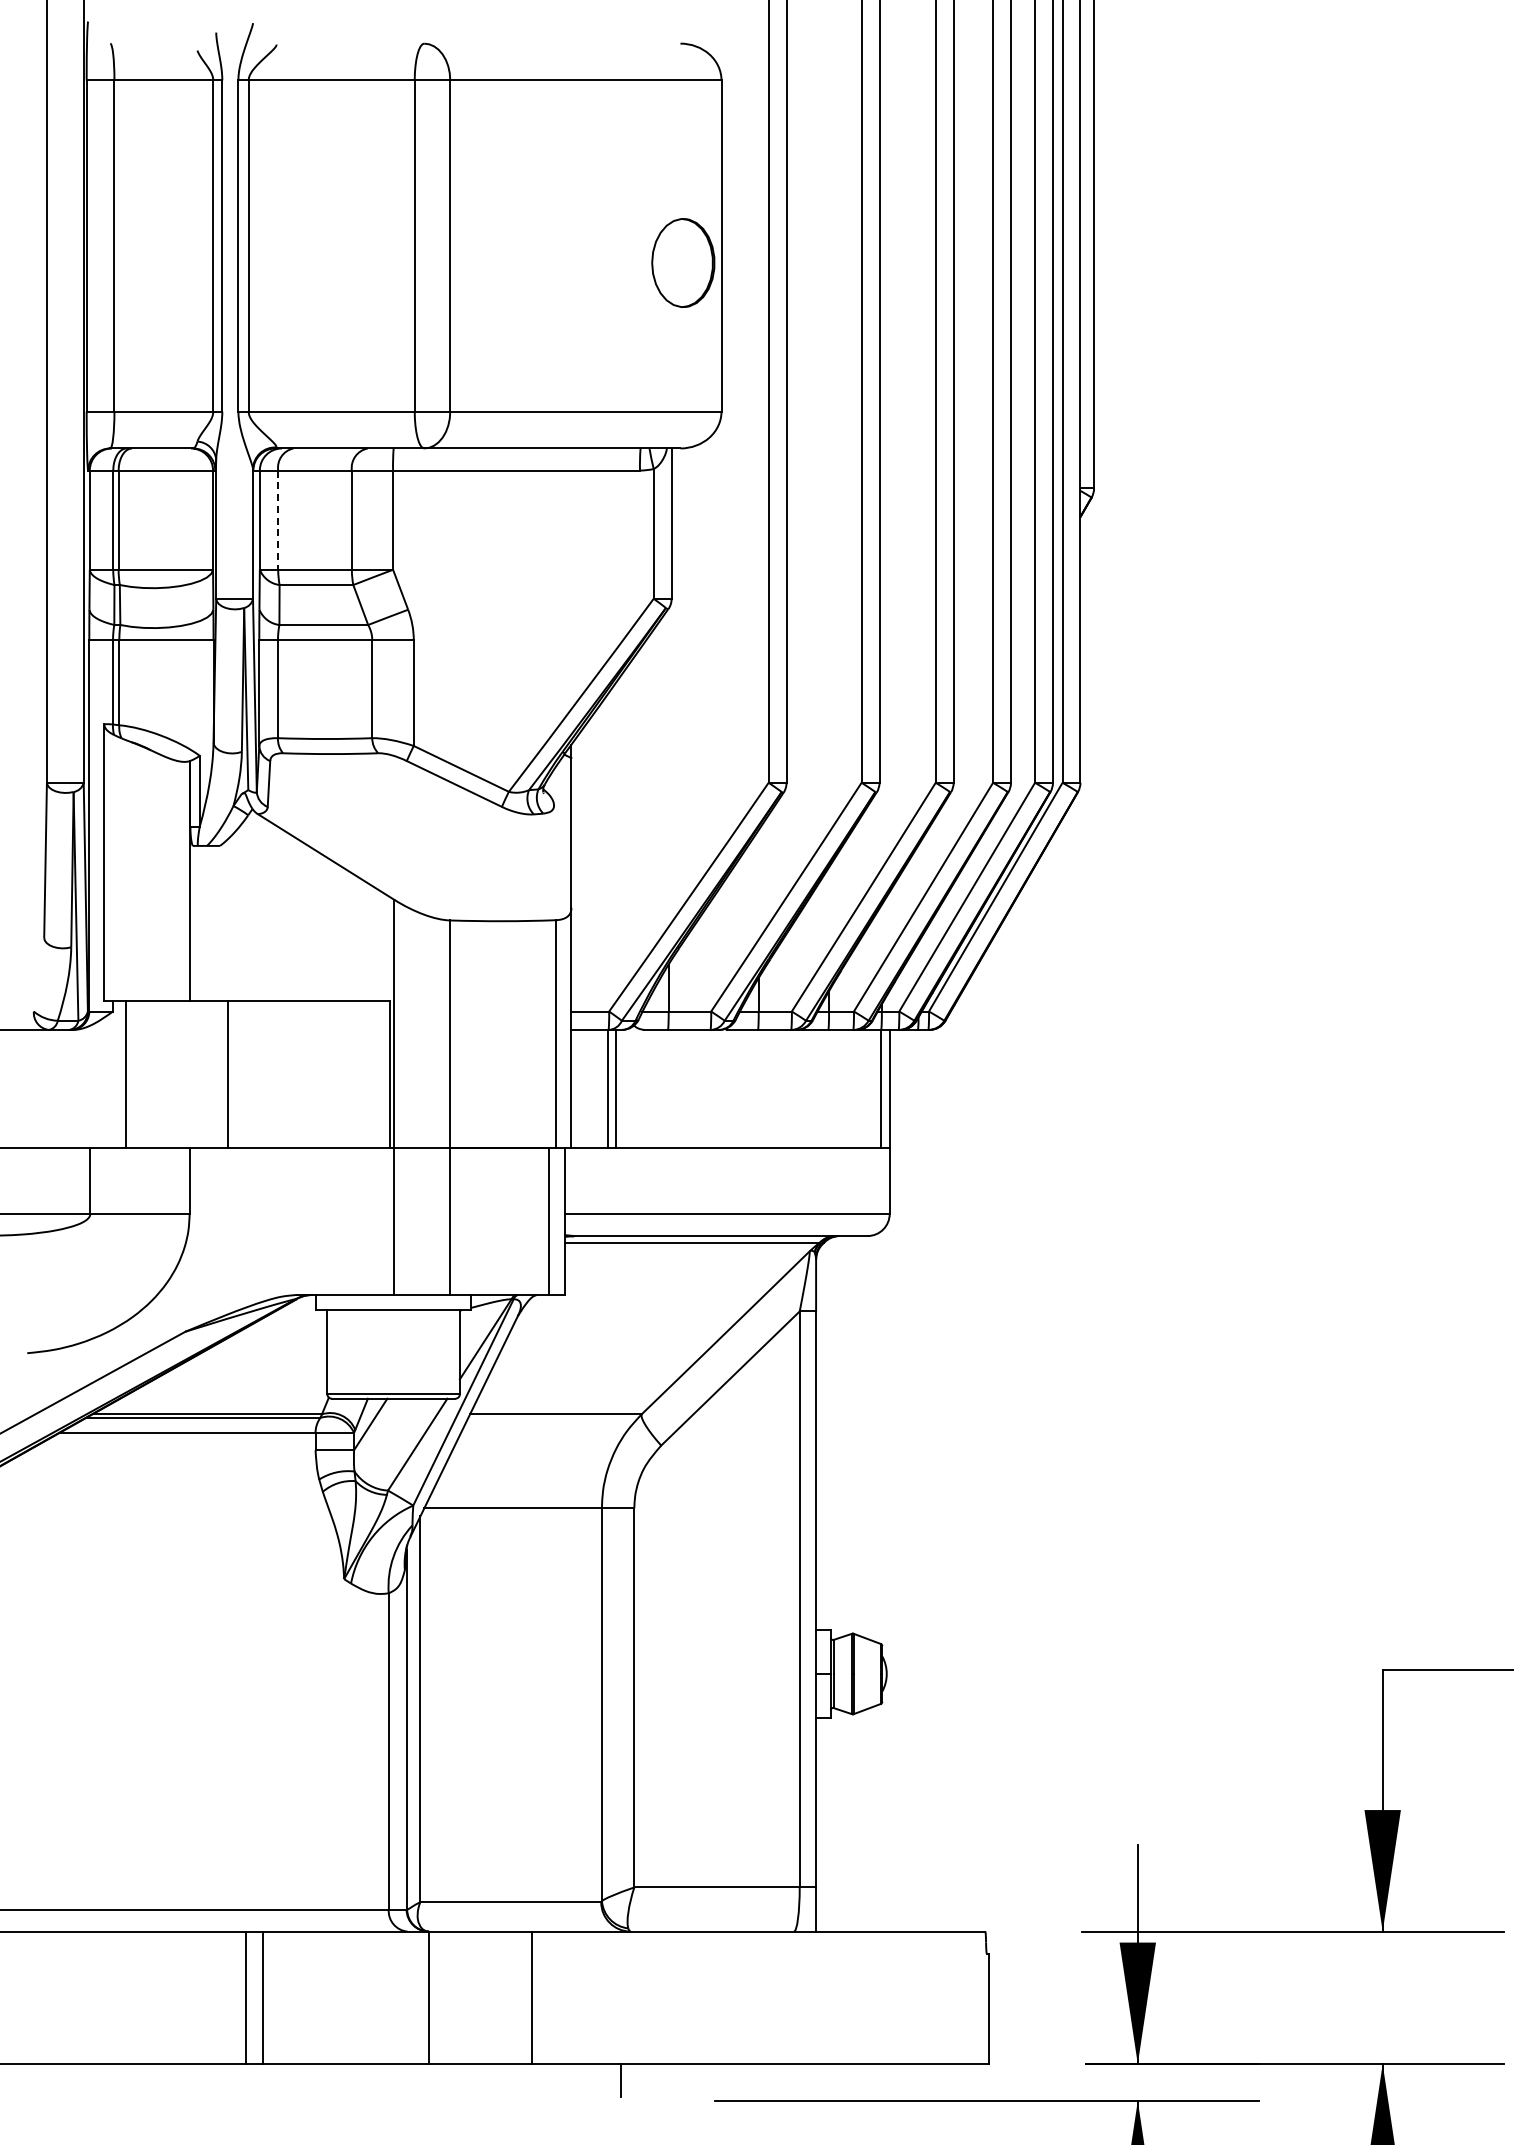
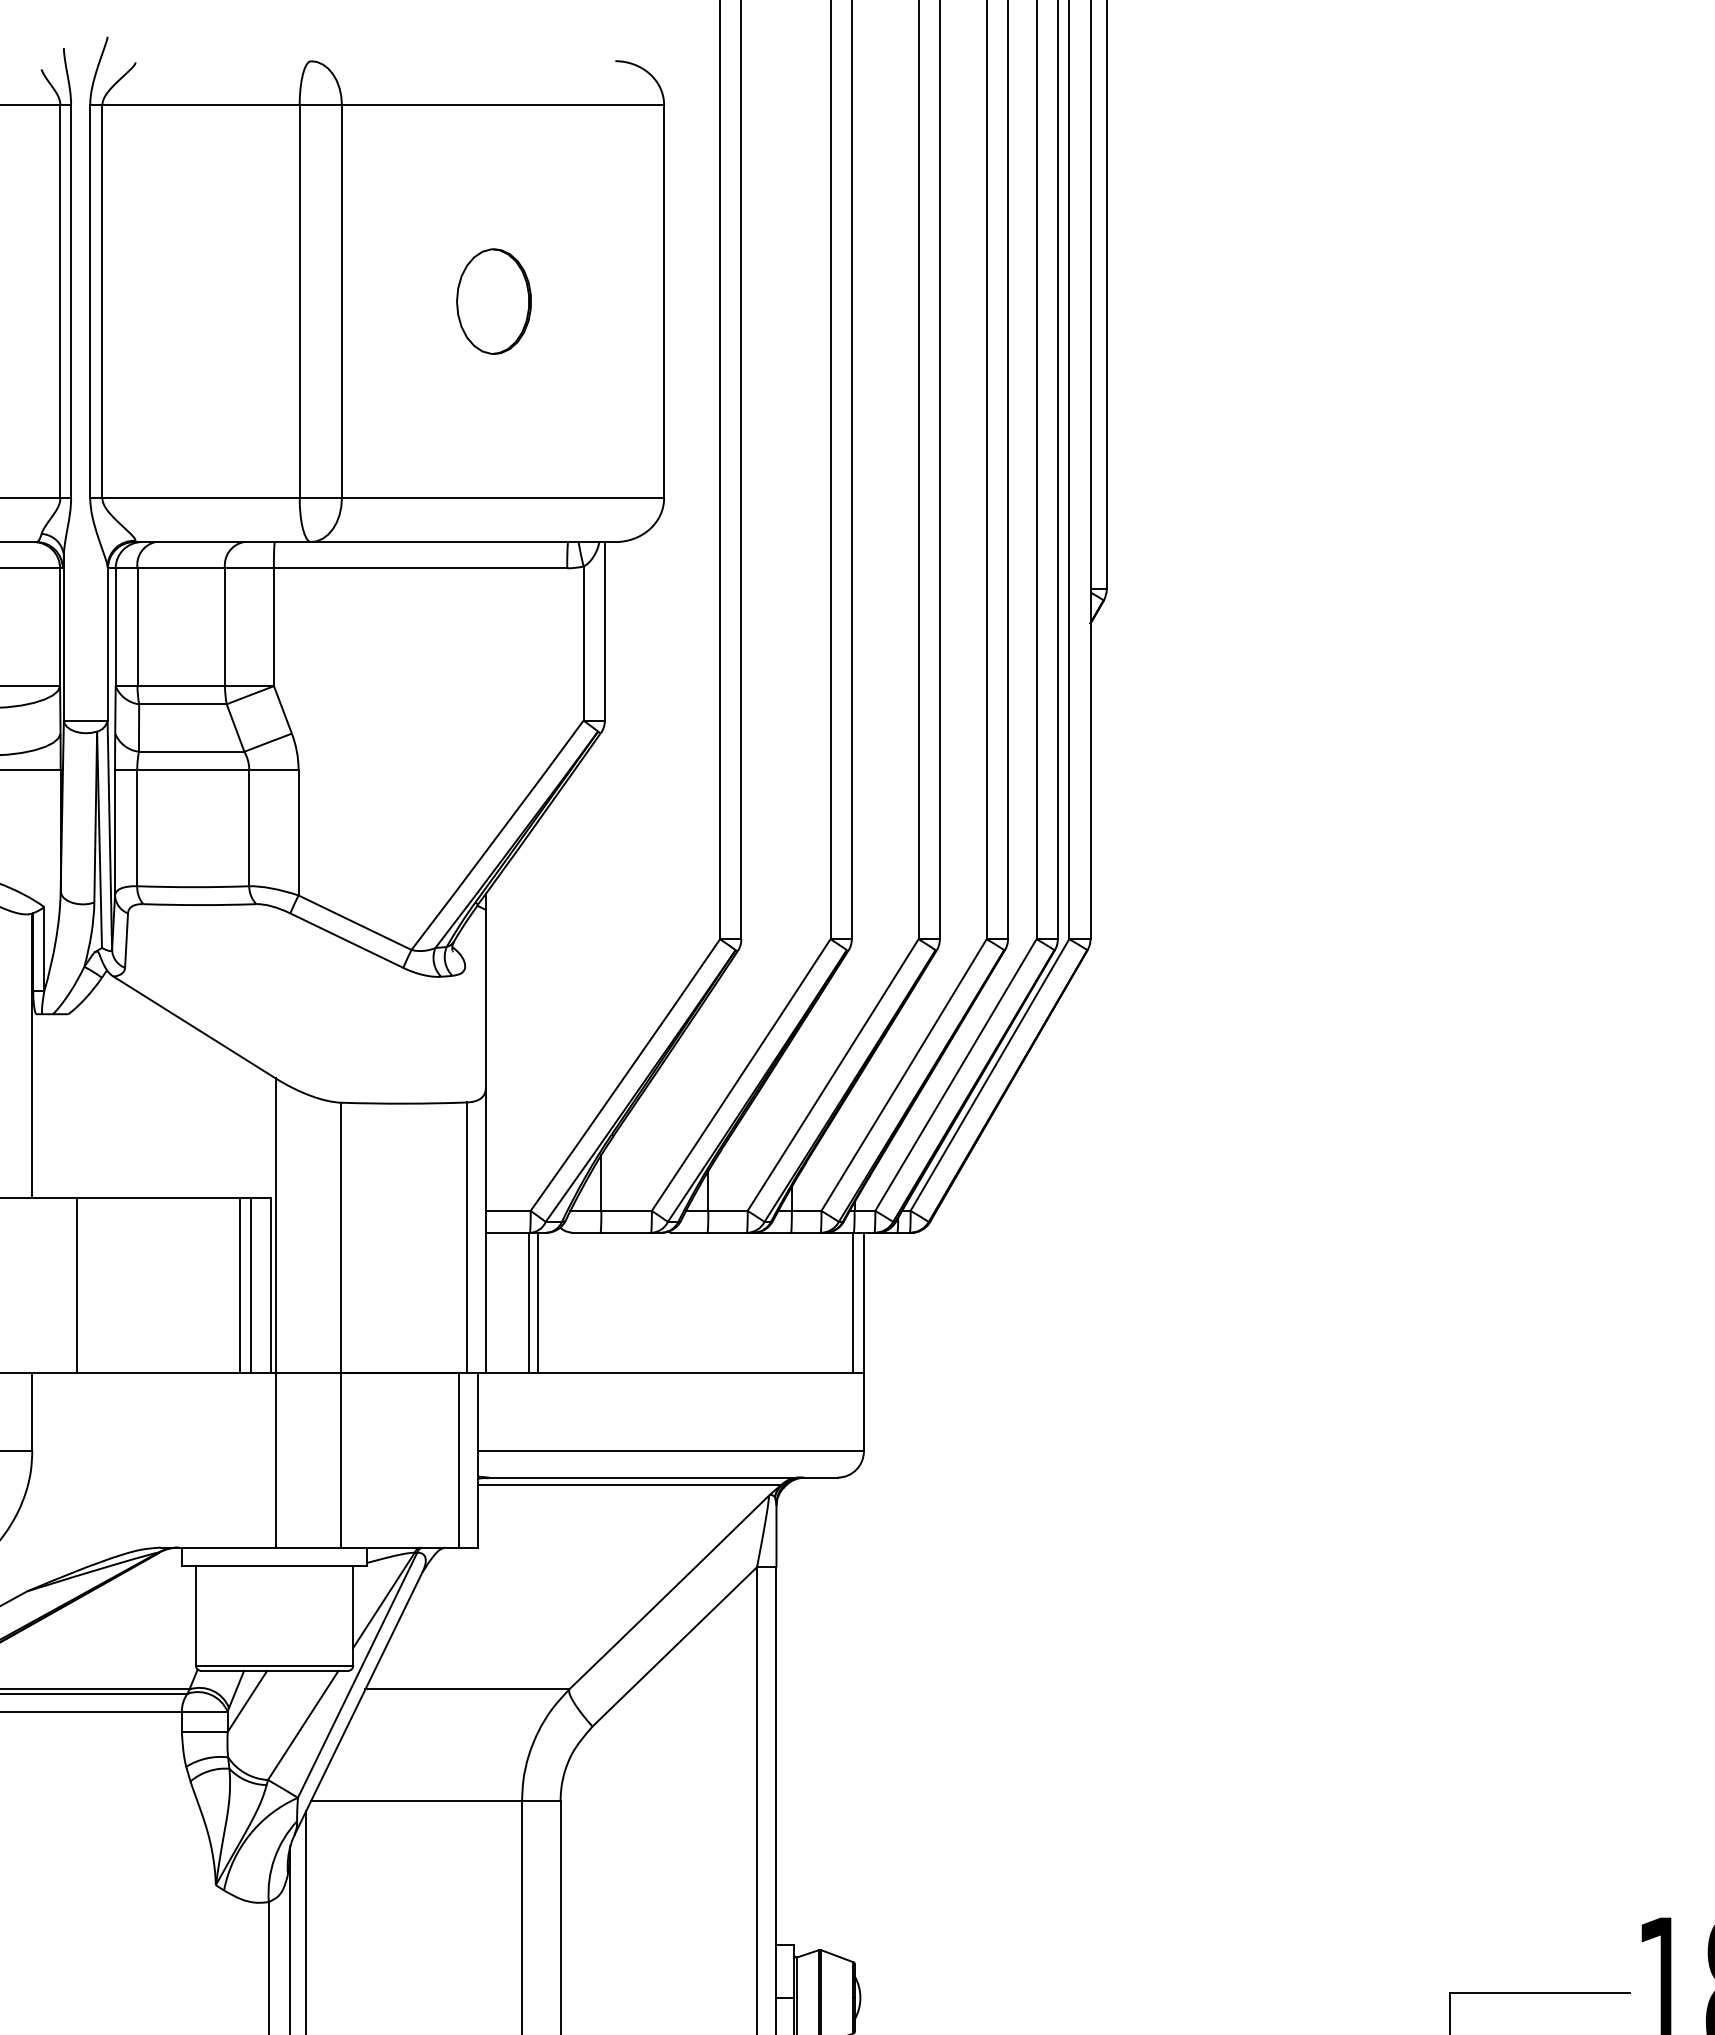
part: (683, 262) -> (494, 300), moved
line: (278, 520) -> (137, 627), dashed -> solid
line: (364, 1073) -> (240, 1284), added
line: (373, 1073) -> (250, 1284), added

